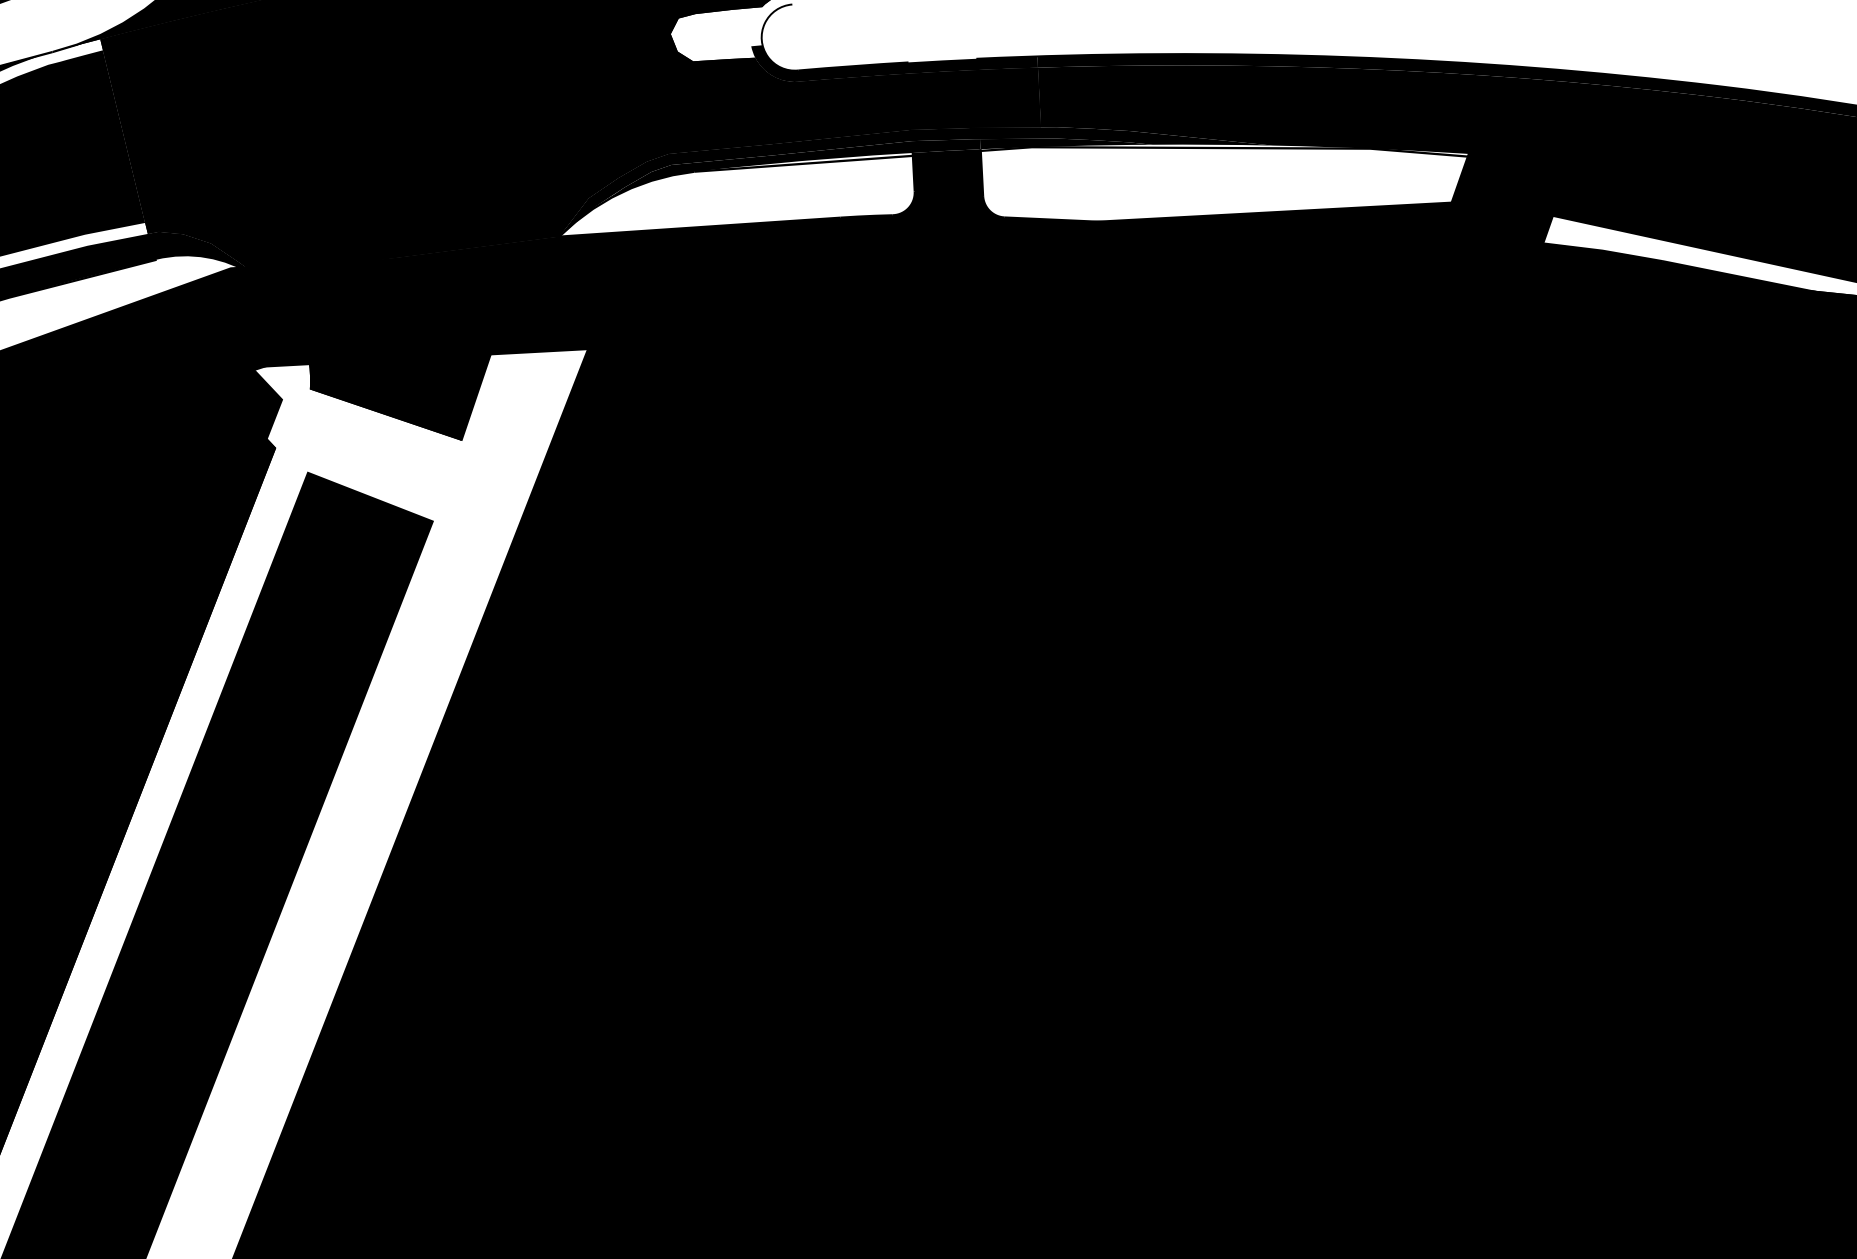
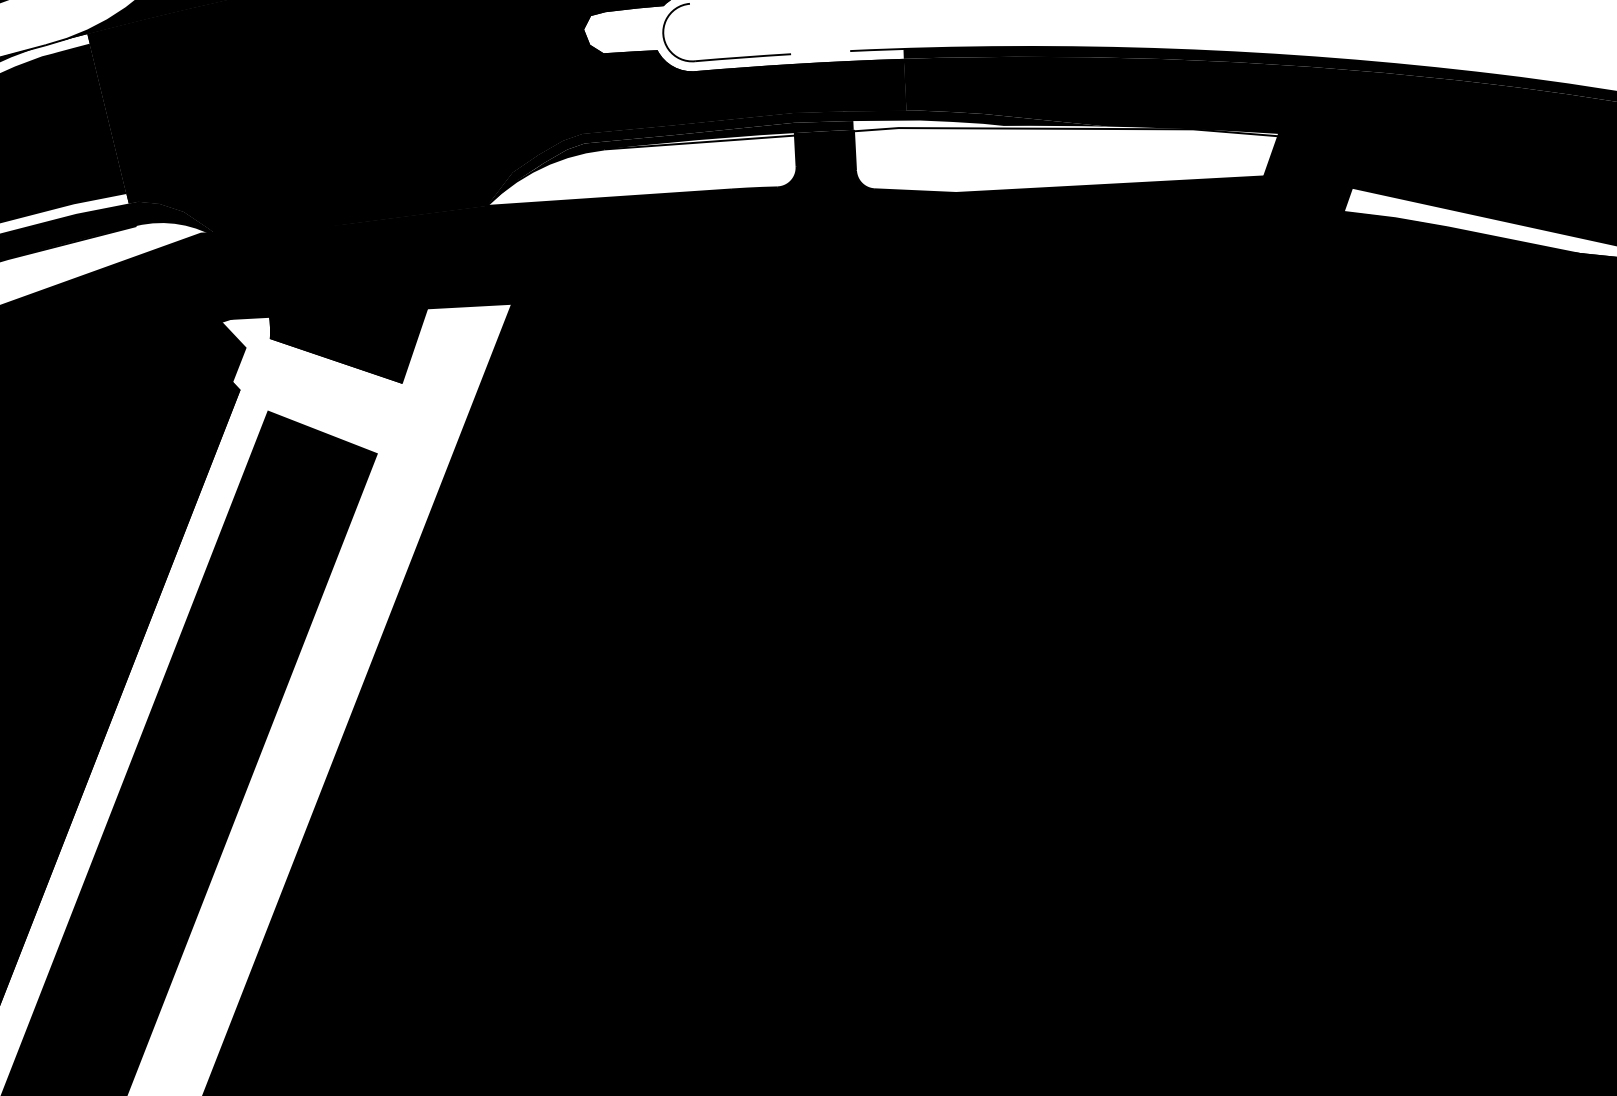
fill: (894, 63) -> (778, 55), removed
fill: (1066, 143) -> (928, 124), removed

